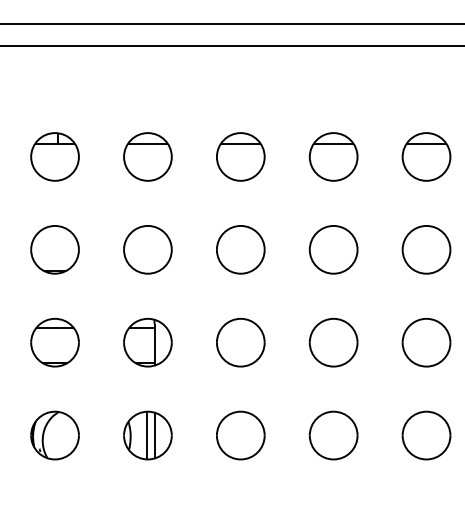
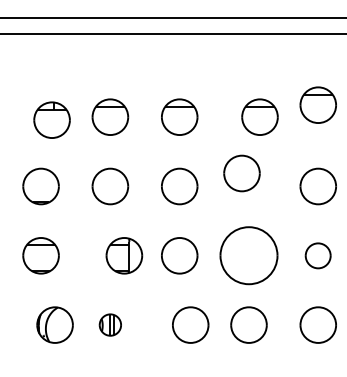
part: (54, 156) -> (51, 119), moved
part: (333, 156) -> (259, 116), moved
part: (425, 156) -> (317, 104), moved
part: (333, 249) -> (241, 173), moved
part: (148, 342) -> (124, 255), moved
part: (333, 342) -> (248, 255), size x1.6
part: (425, 342) -> (317, 255), size x0.7
part: (54, 434) -> (54, 324), moved
part: (148, 434) -> (110, 324), size x0.6
part: (240, 434) -> (190, 324), moved

